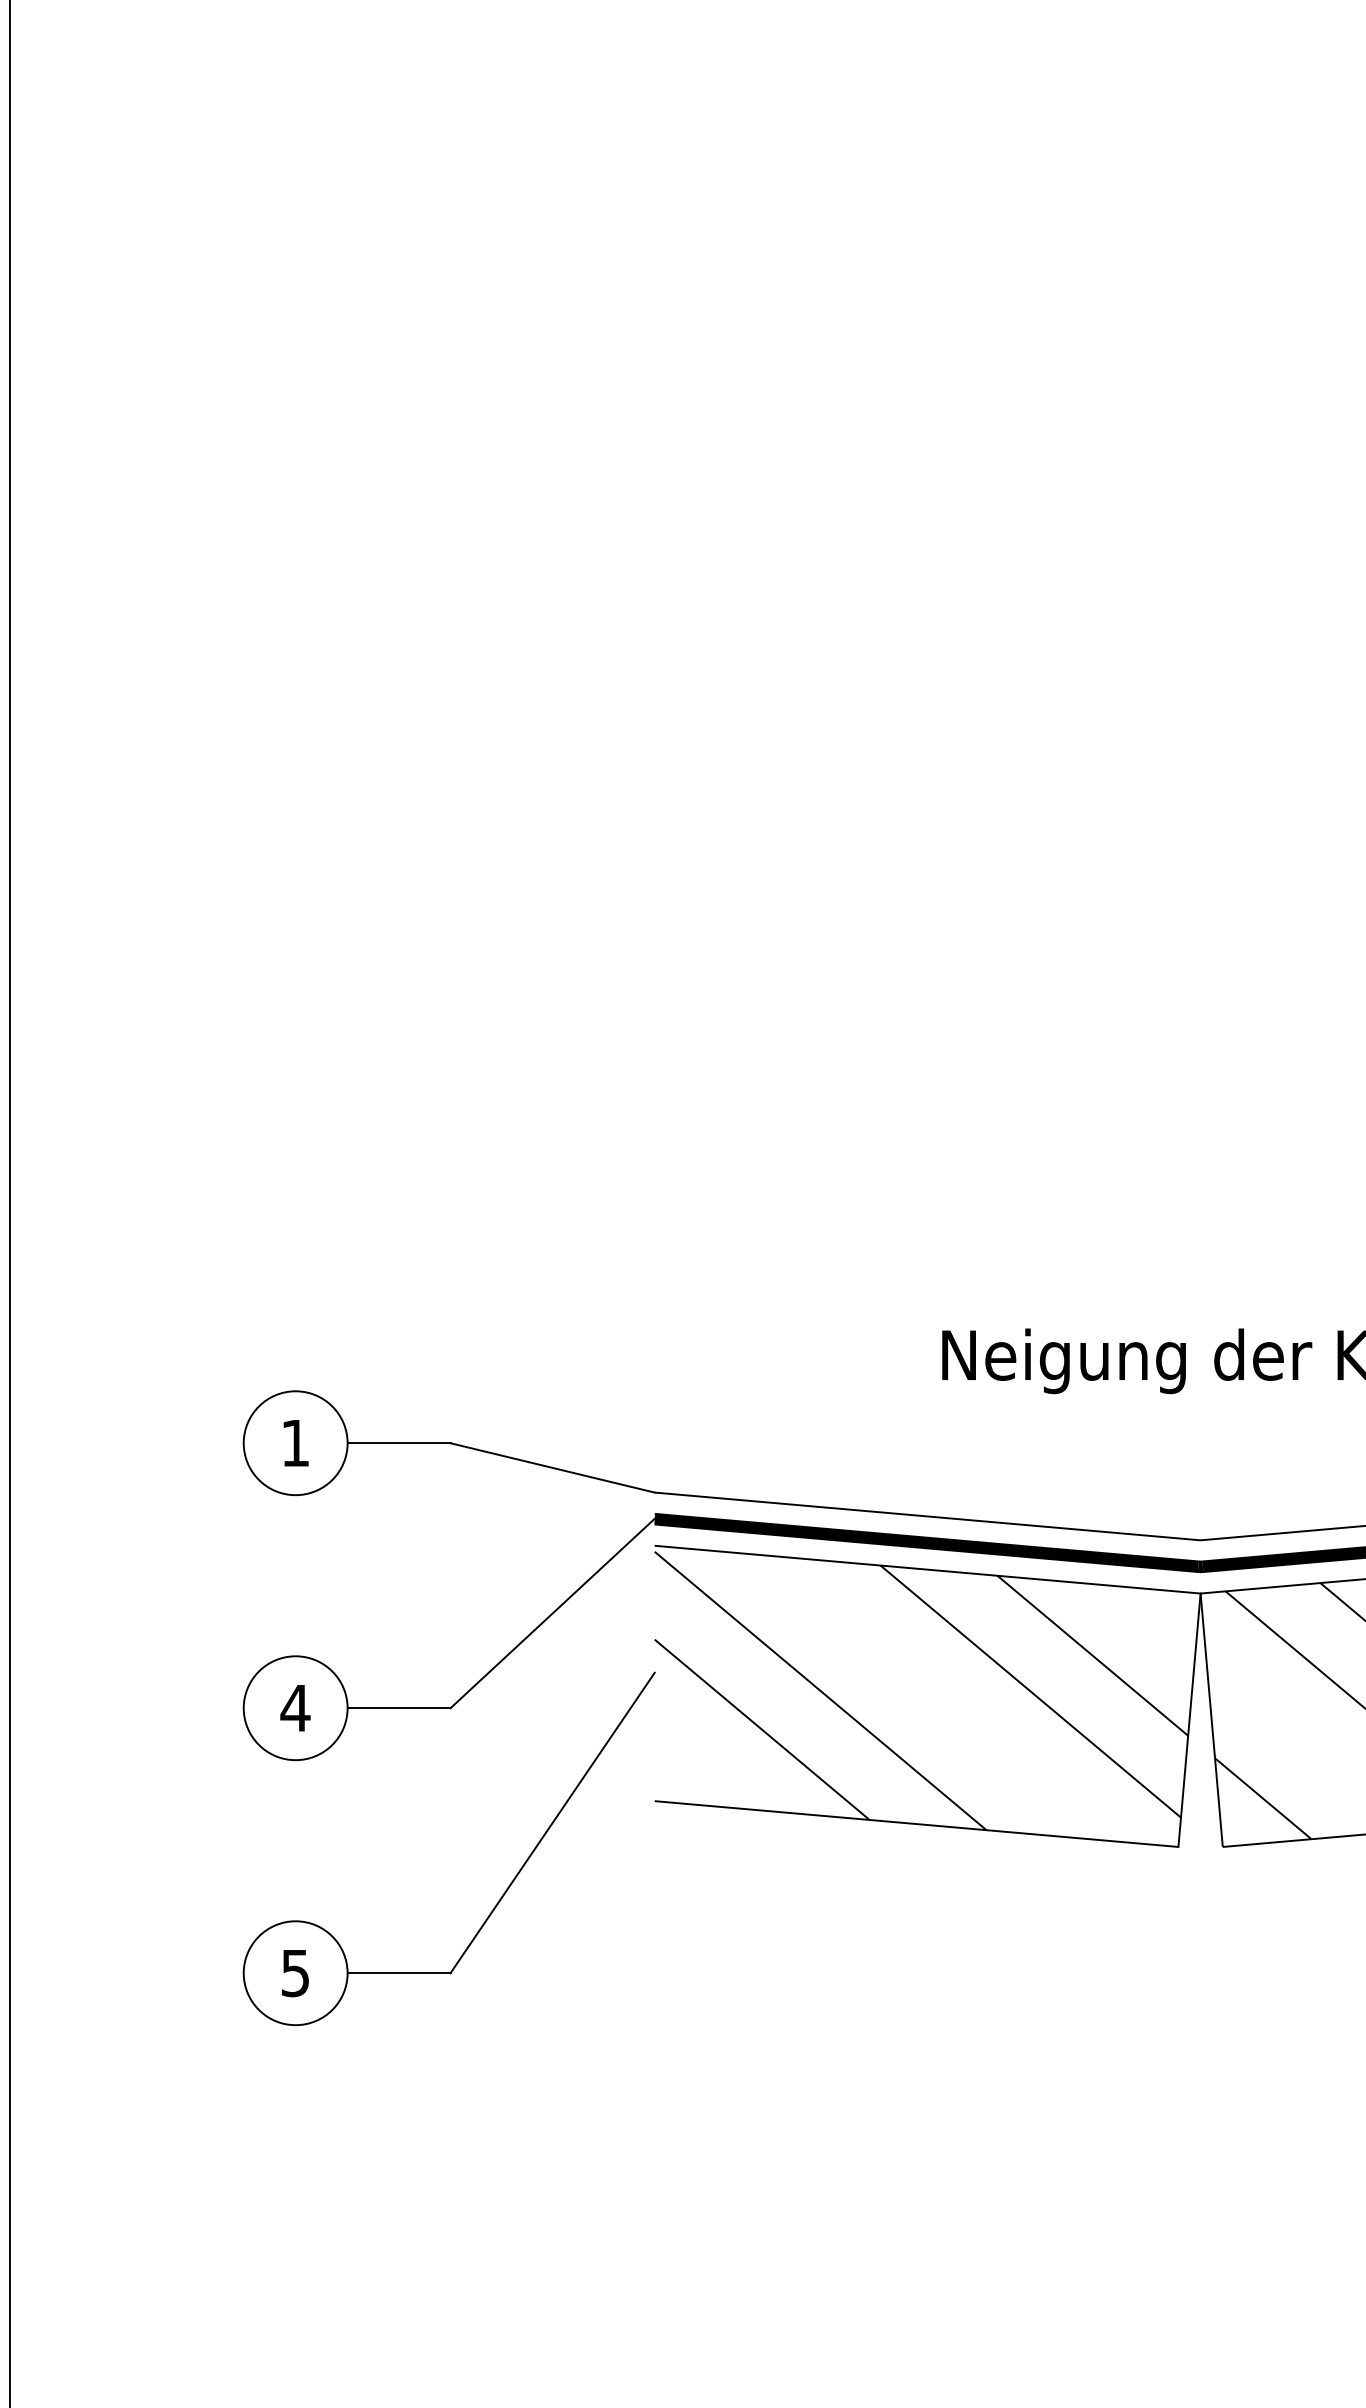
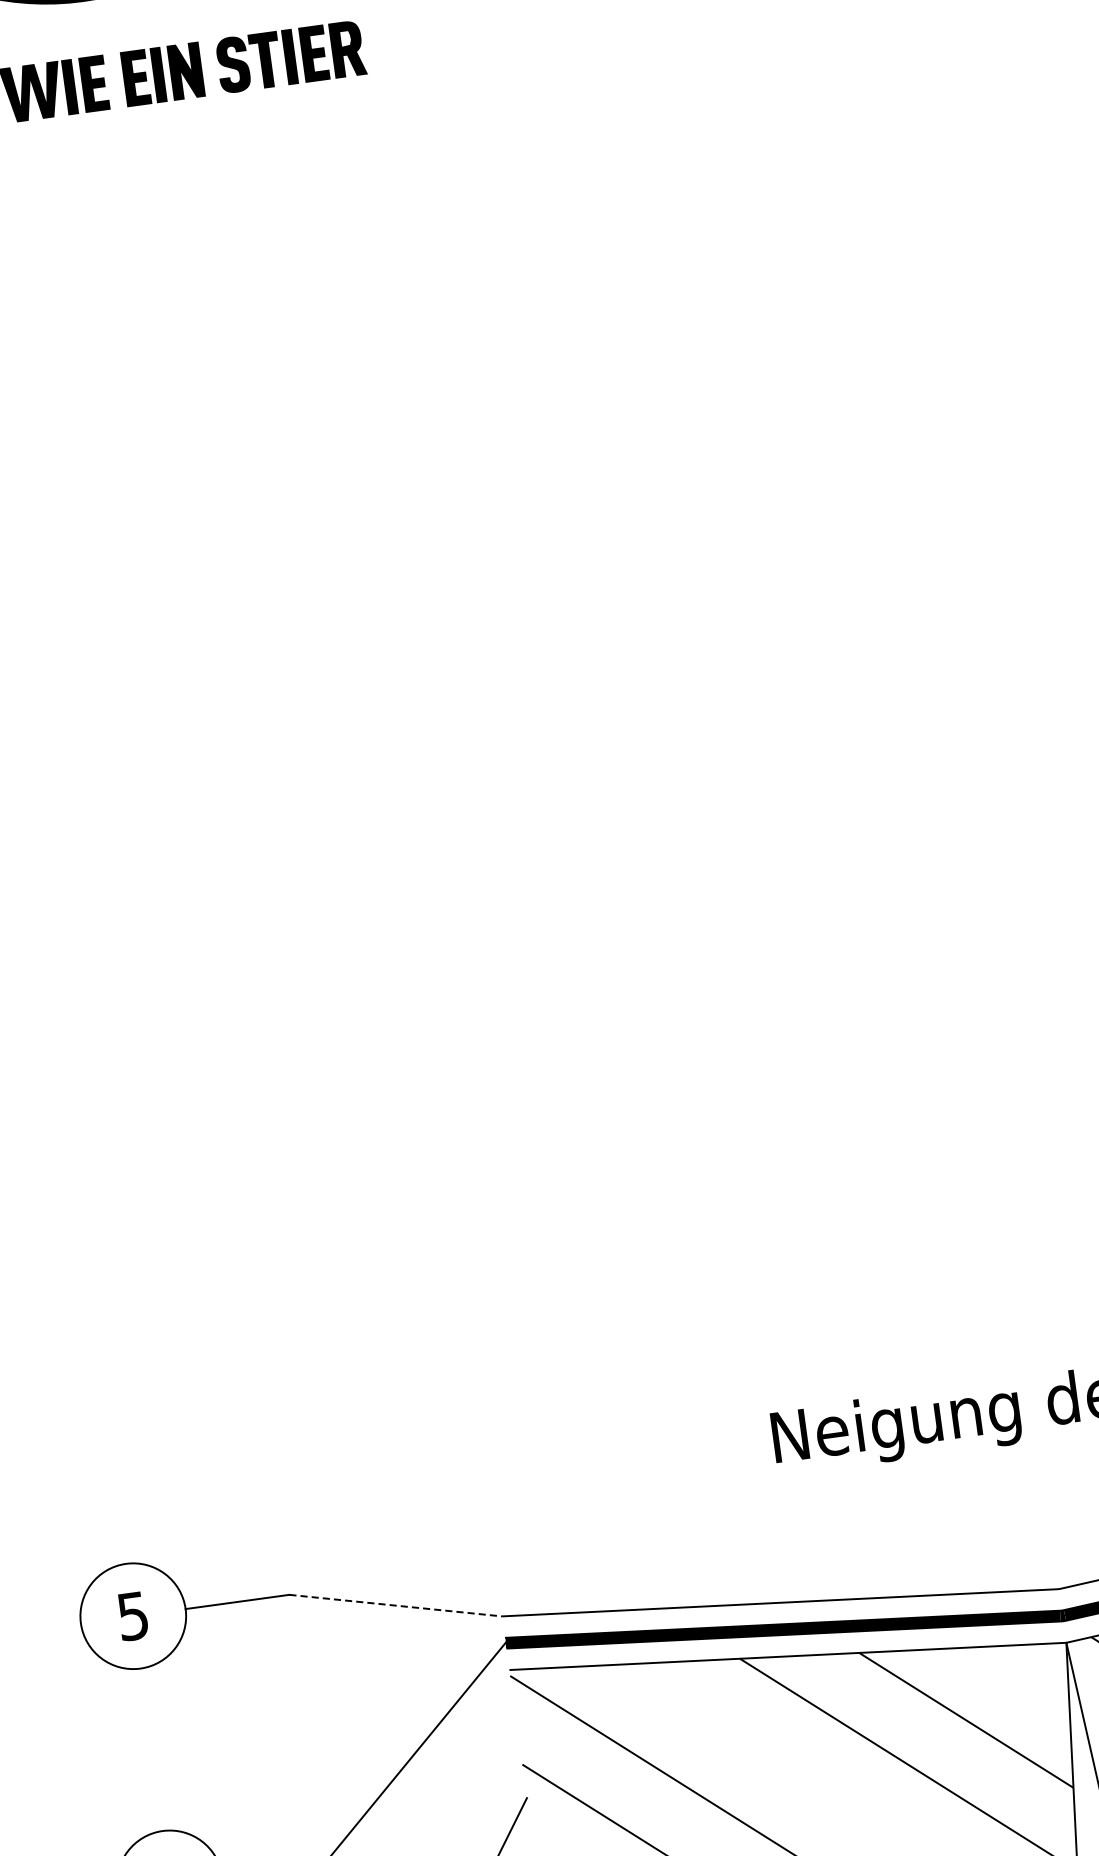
text: (294, 1443) -> (132, 1616), 1 -> 5
line: (553, 1468) -> (396, 1606), solid -> dashed

